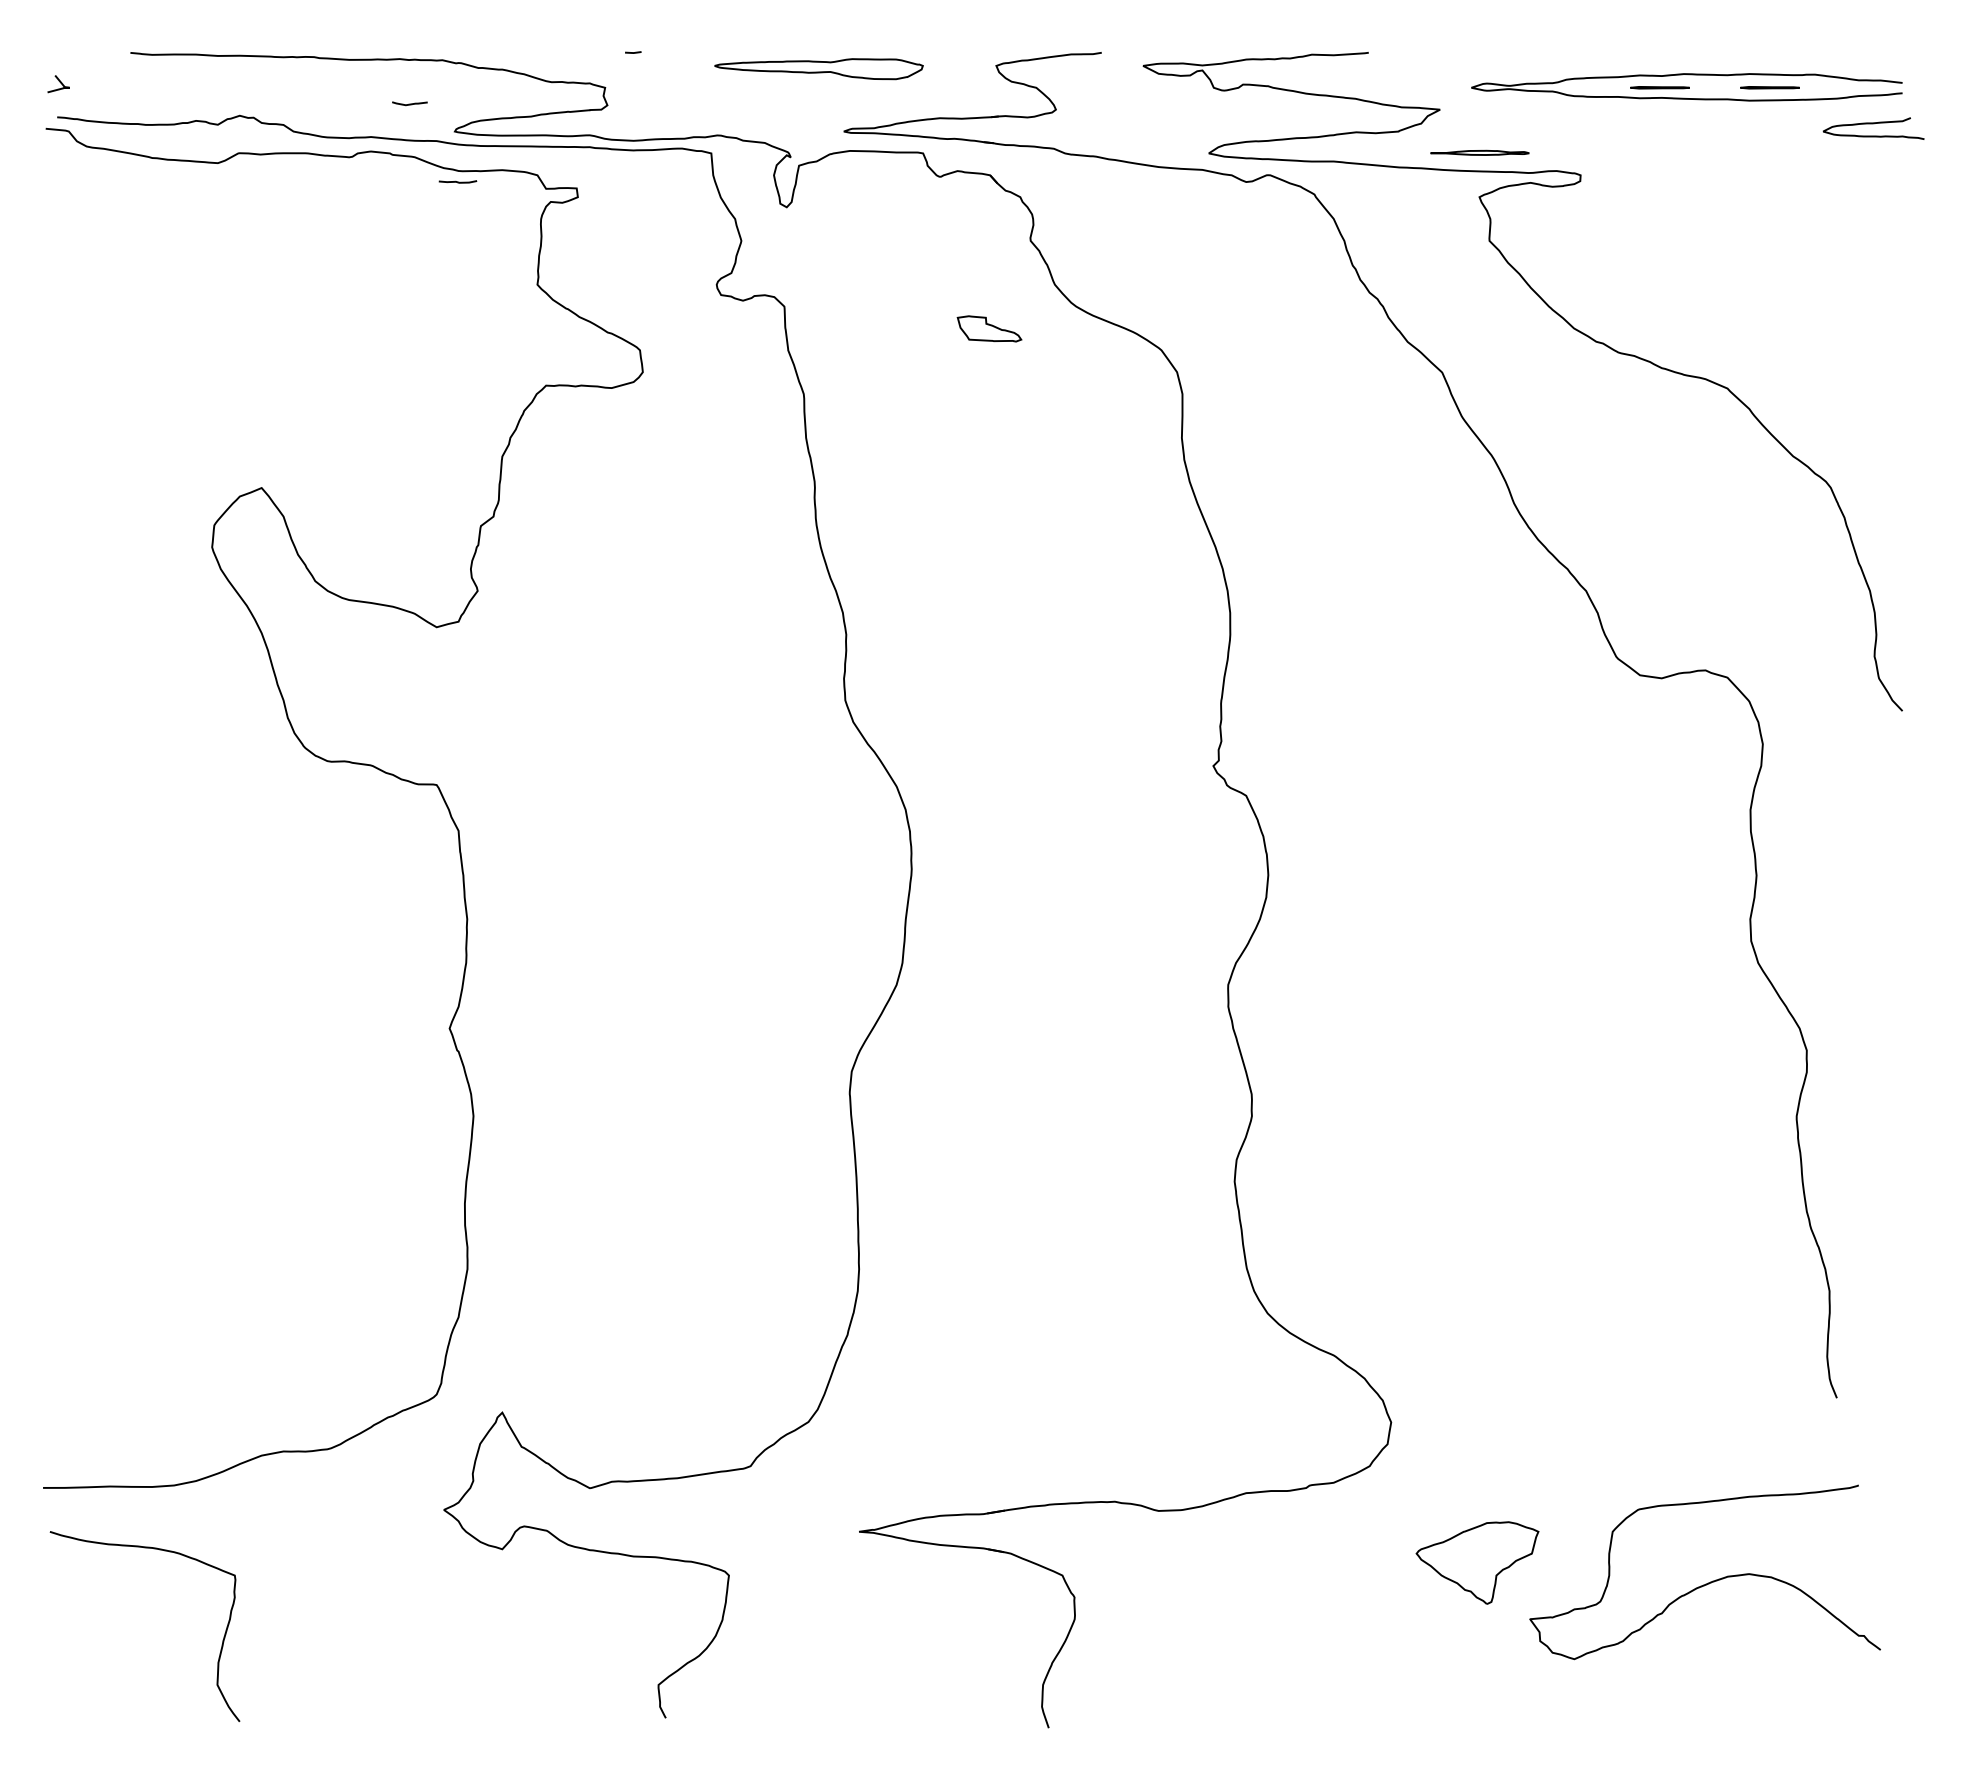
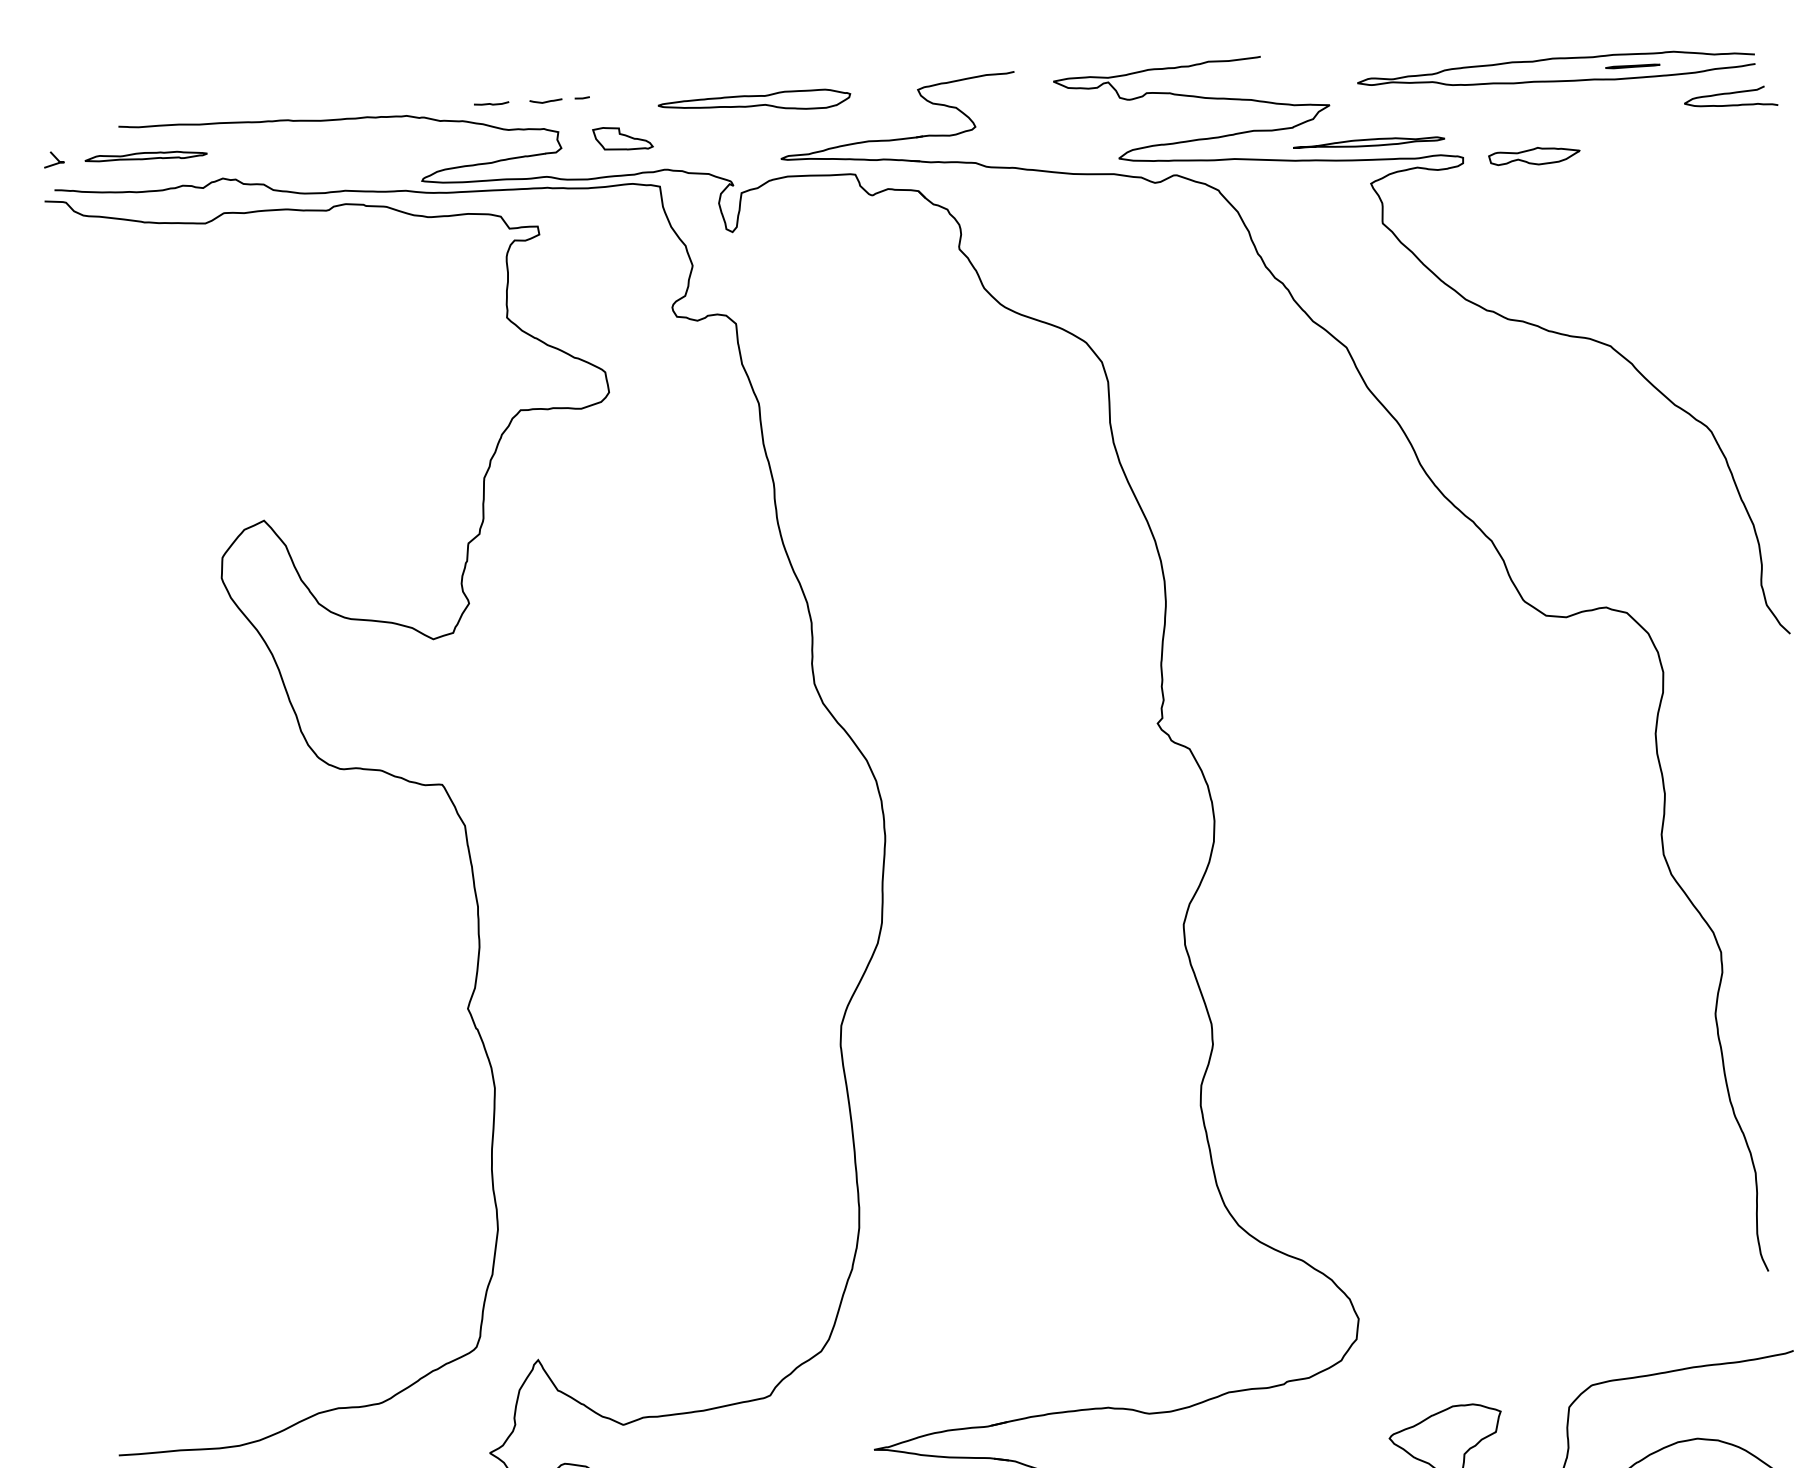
part: (157, 86) -> (145, 156), added
line: (1659, 87) -> (1530, 72), removed
curve: (409, 103) -> (545, 101), moved
part: (1479, 152) -> (1368, 142), size x1.67
part: (1657, 178) -> (1534, 156), added
curve: (457, 181) -> (491, 103), moved
part: (989, 328) -> (622, 138), moved

